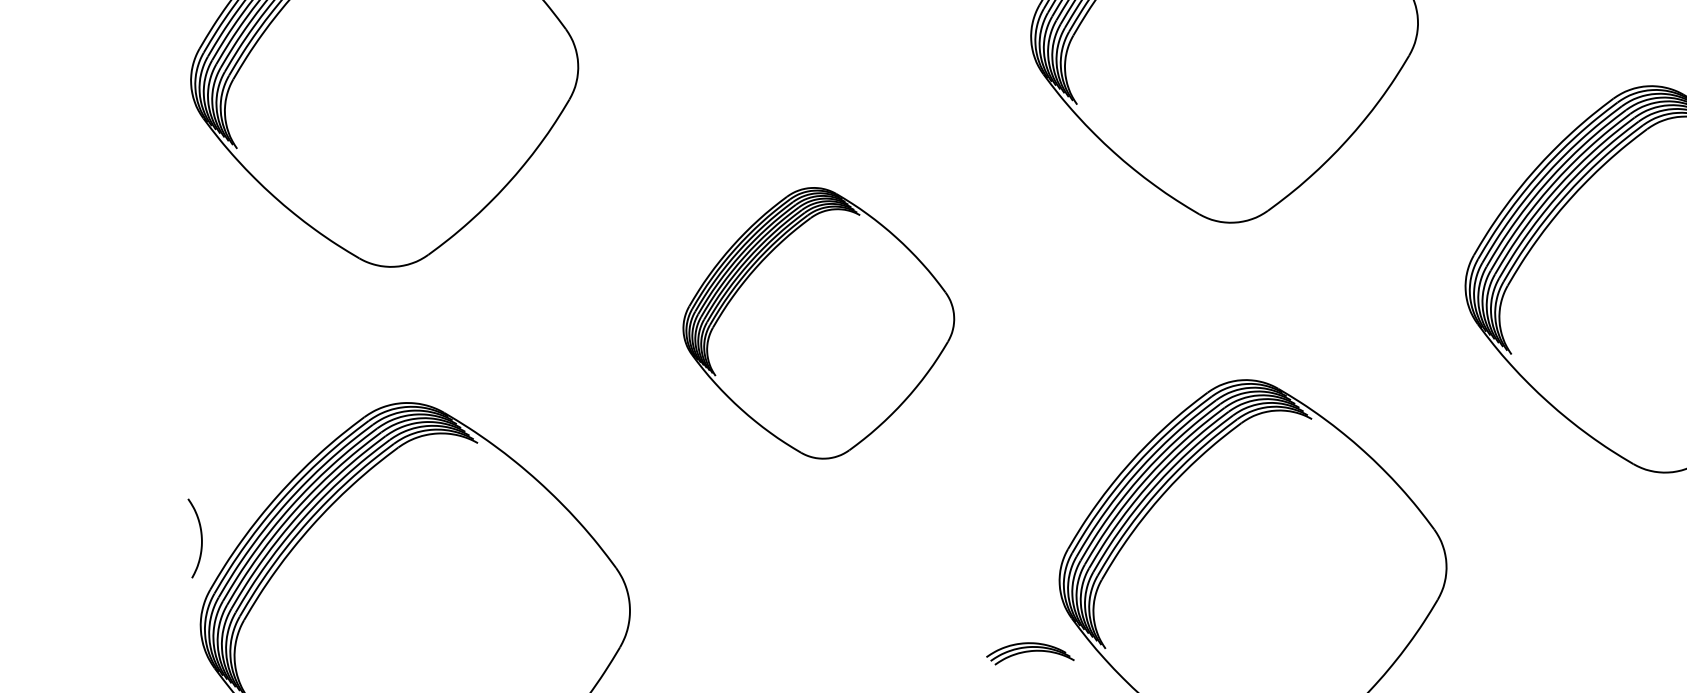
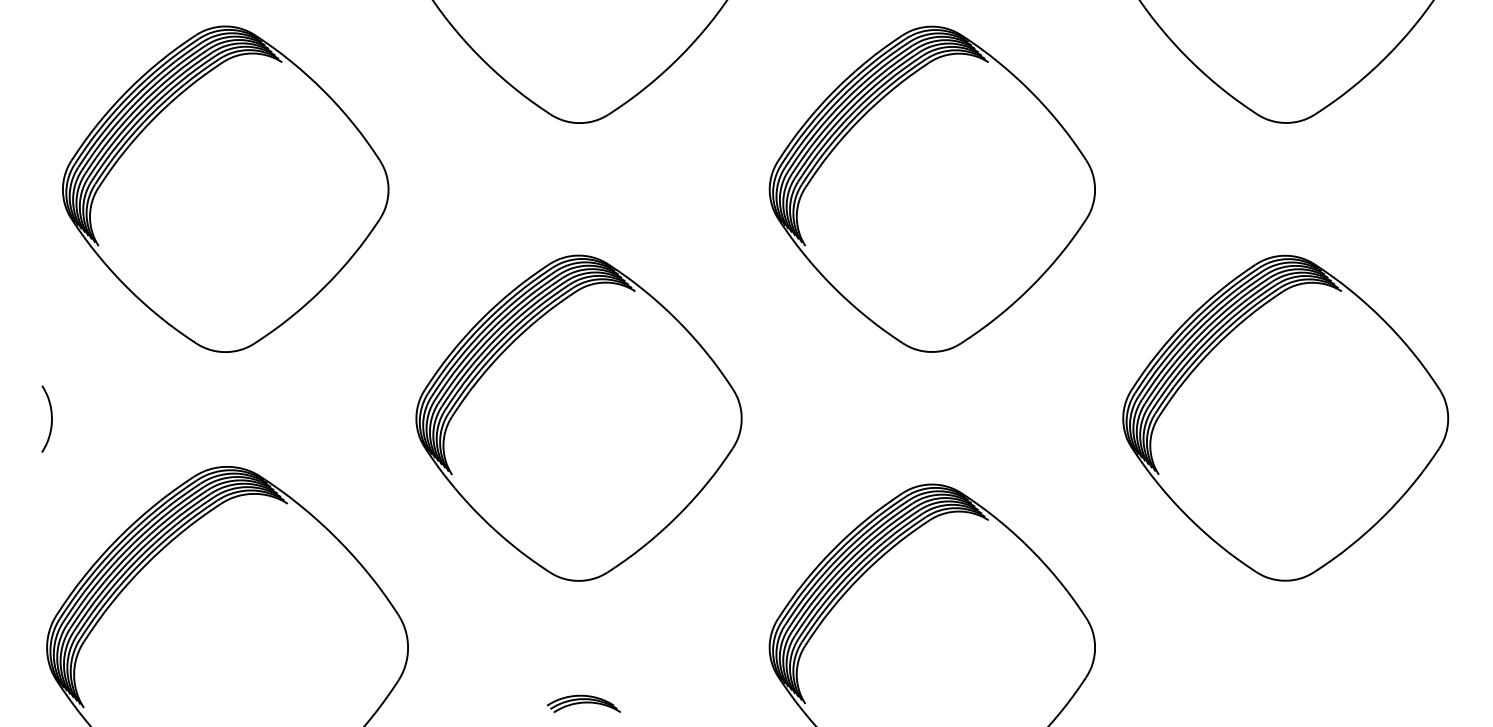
part: (818, 322) -> (578, 417), size x1.43
curve: (201, 537) -> (51, 418), moved
part: (1029, 652) -> (583, 703), moved

